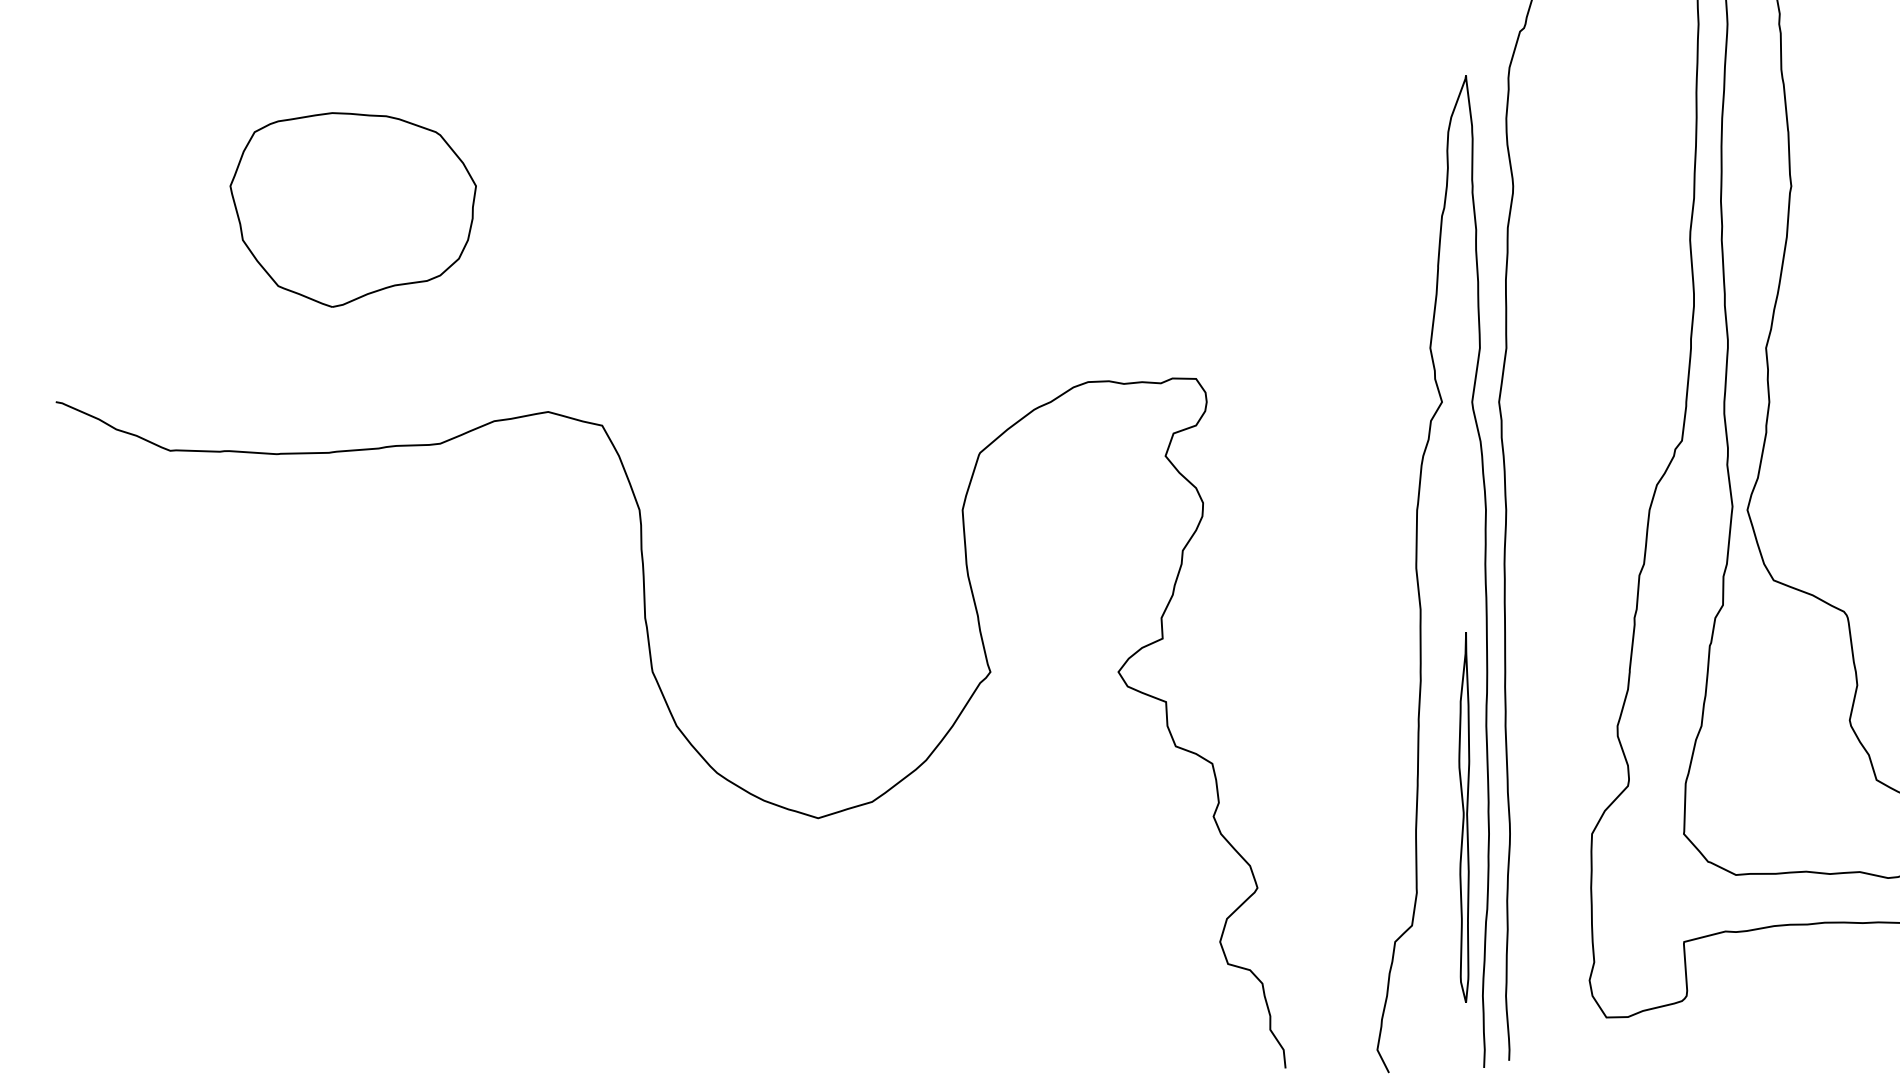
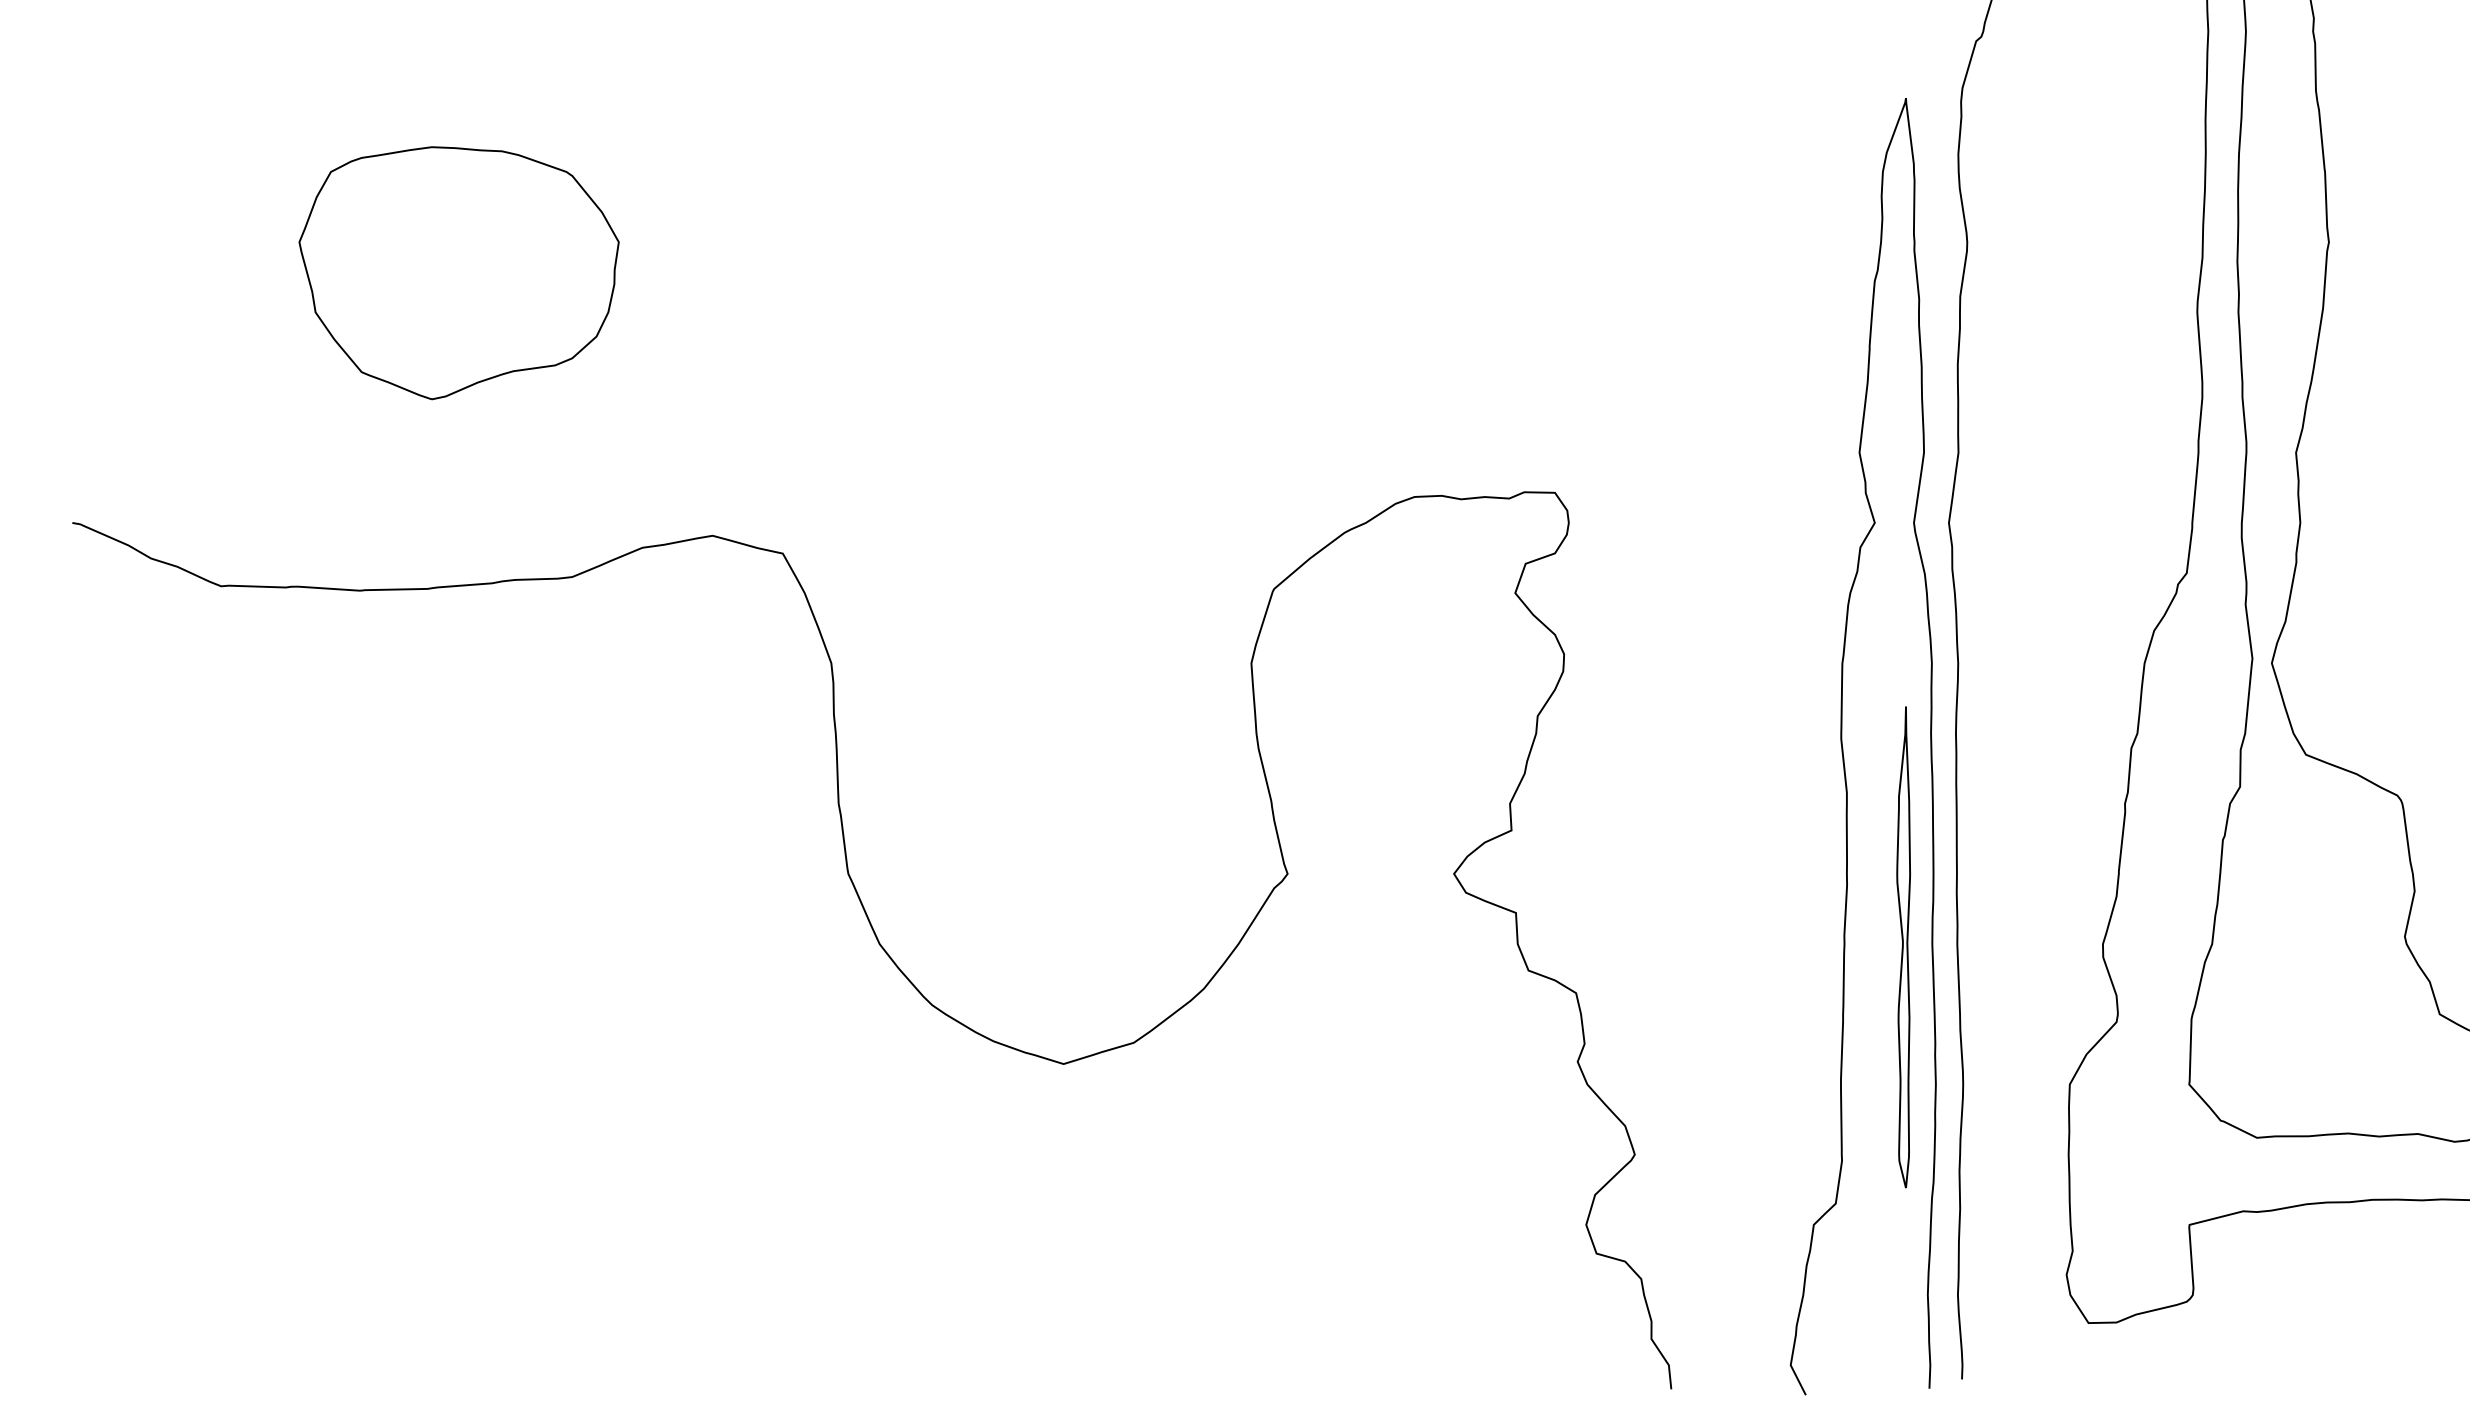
part: (1464, 817) -> (1903, 947), moved

